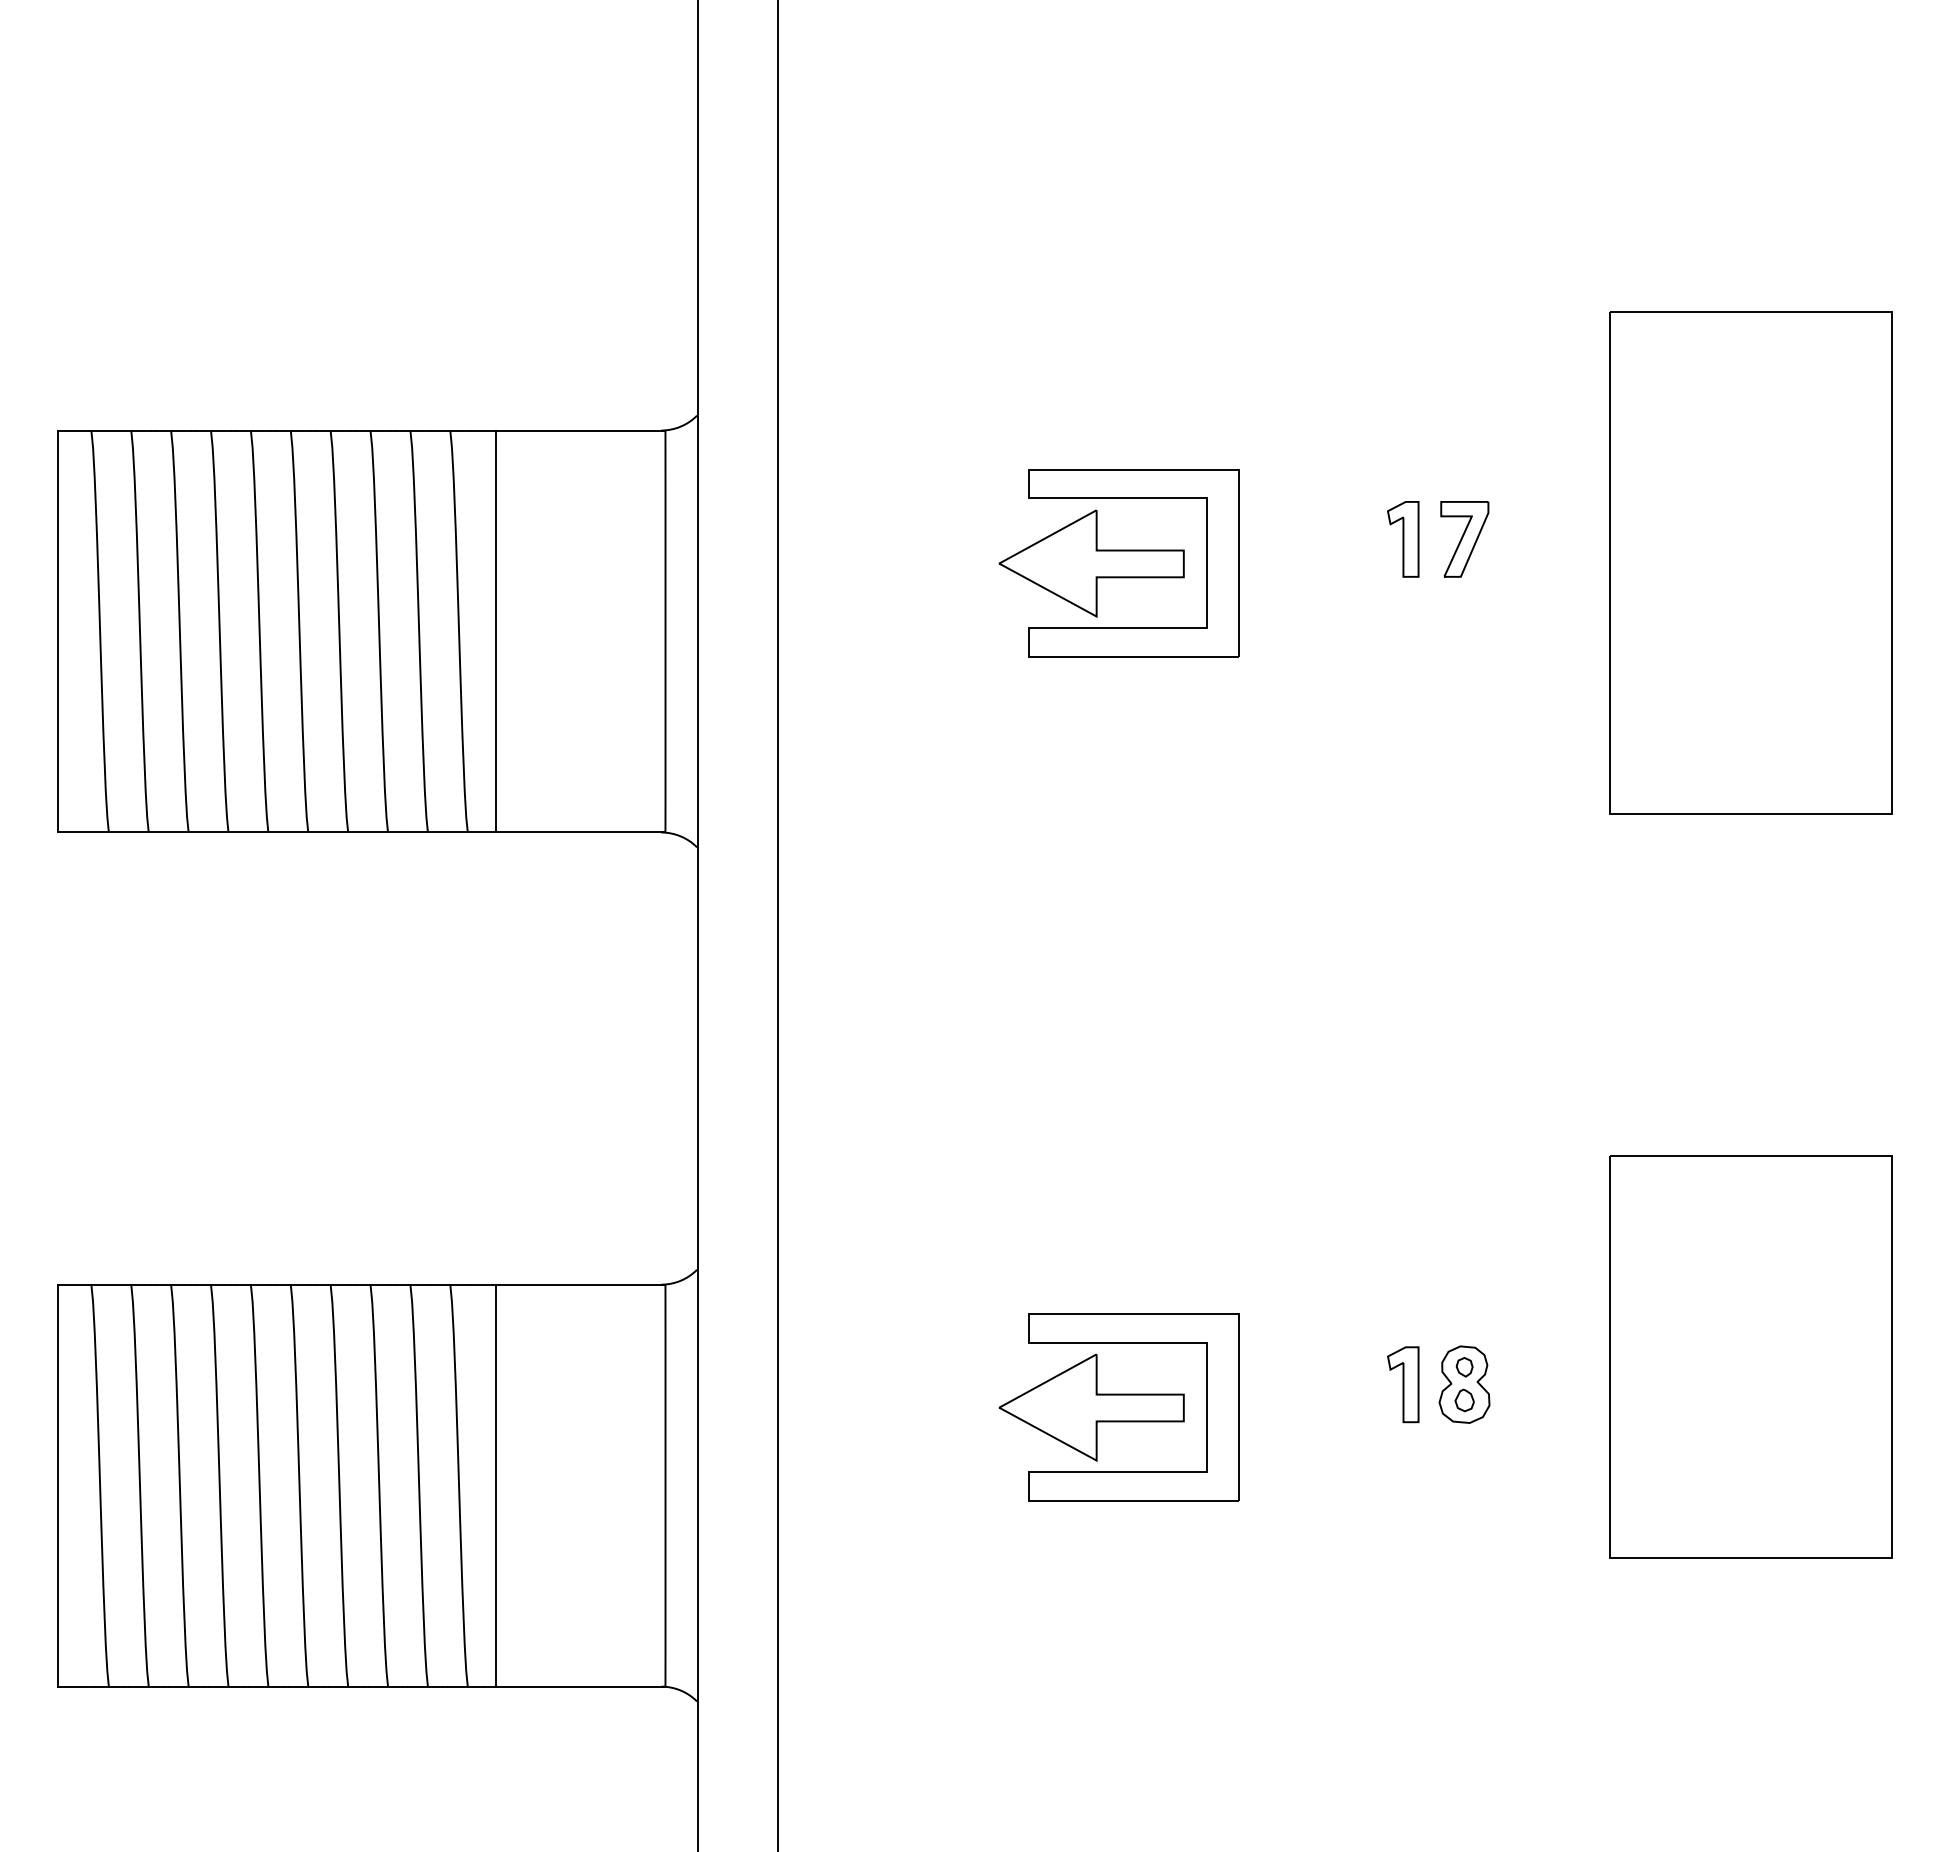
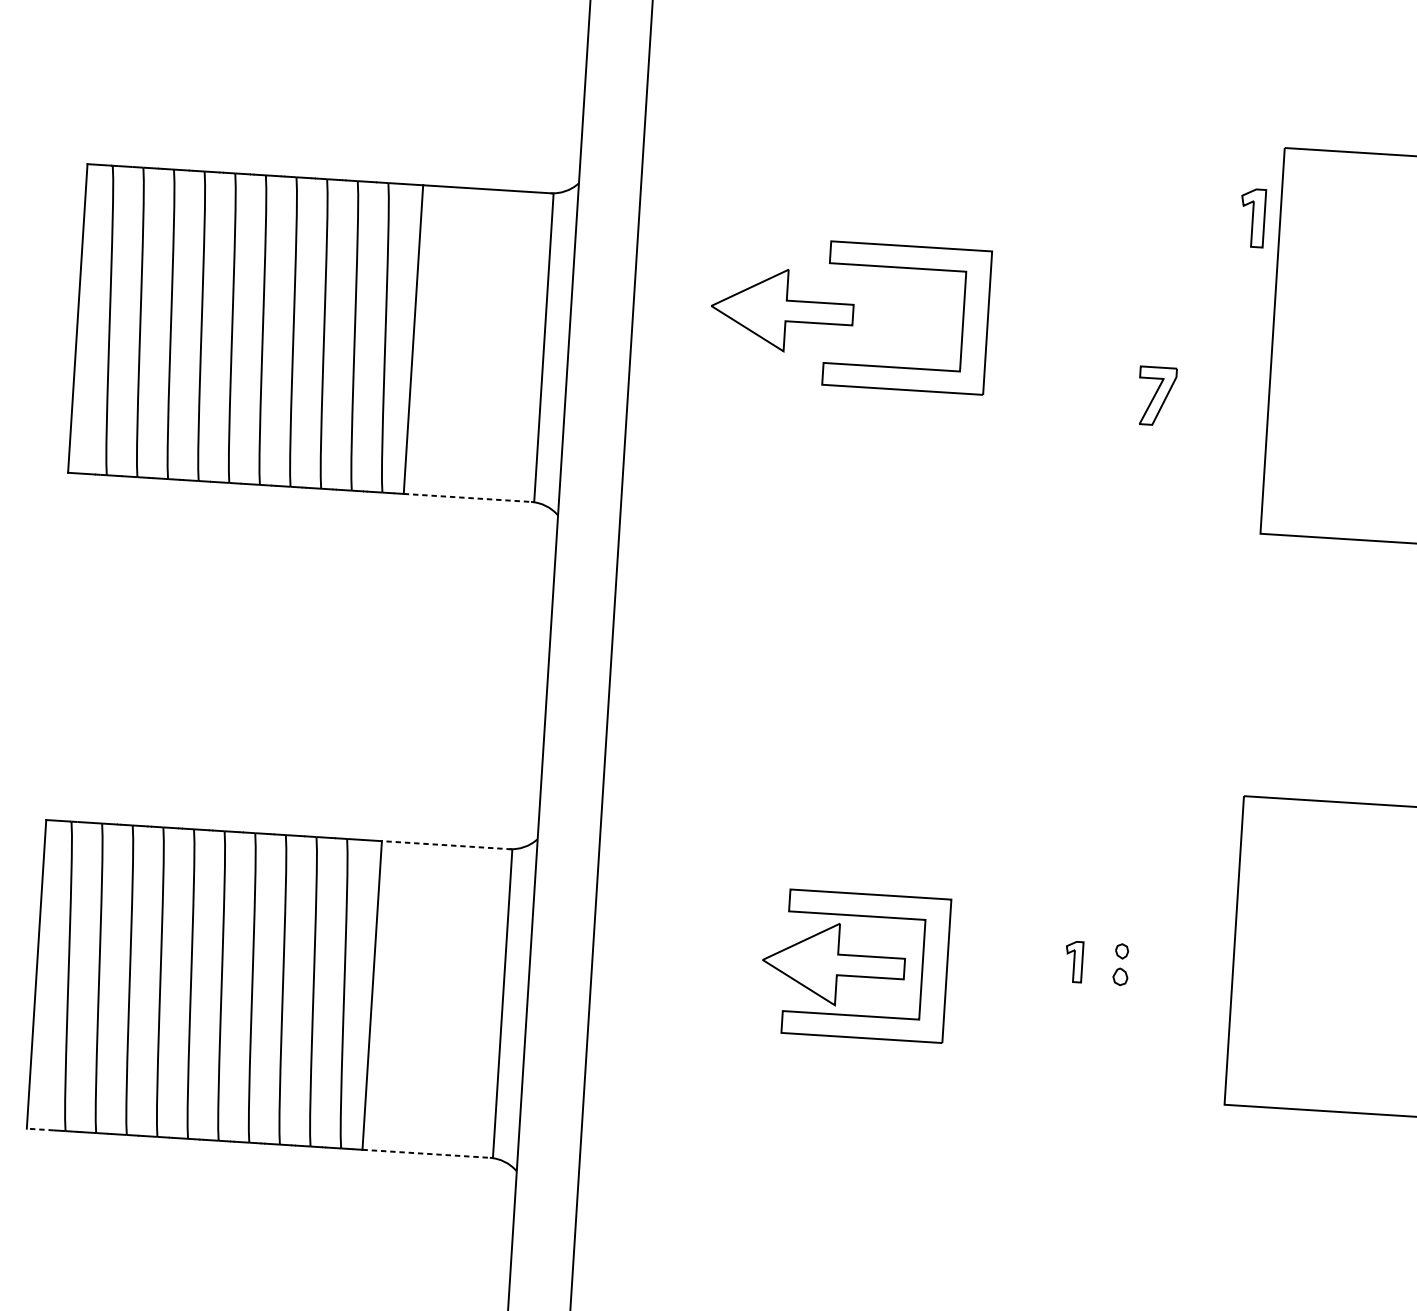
part: (1403, 539) -> (1252, 218), moved
part: (1464, 539) -> (1156, 396), moved
part: (1091, 563) -> (782, 310), moved
line: (580, 832) -> (468, 498), solid -> dashed
line: (580, 1284) -> (447, 845), solid -> dashed
part: (1403, 1384) -> (1074, 961), size x0.7
part: (1464, 1384) -> (1121, 964), removed
line: (76, 1686) -> (40, 1129), solid -> dashed
line: (580, 1686) -> (427, 1153), solid -> dashed

